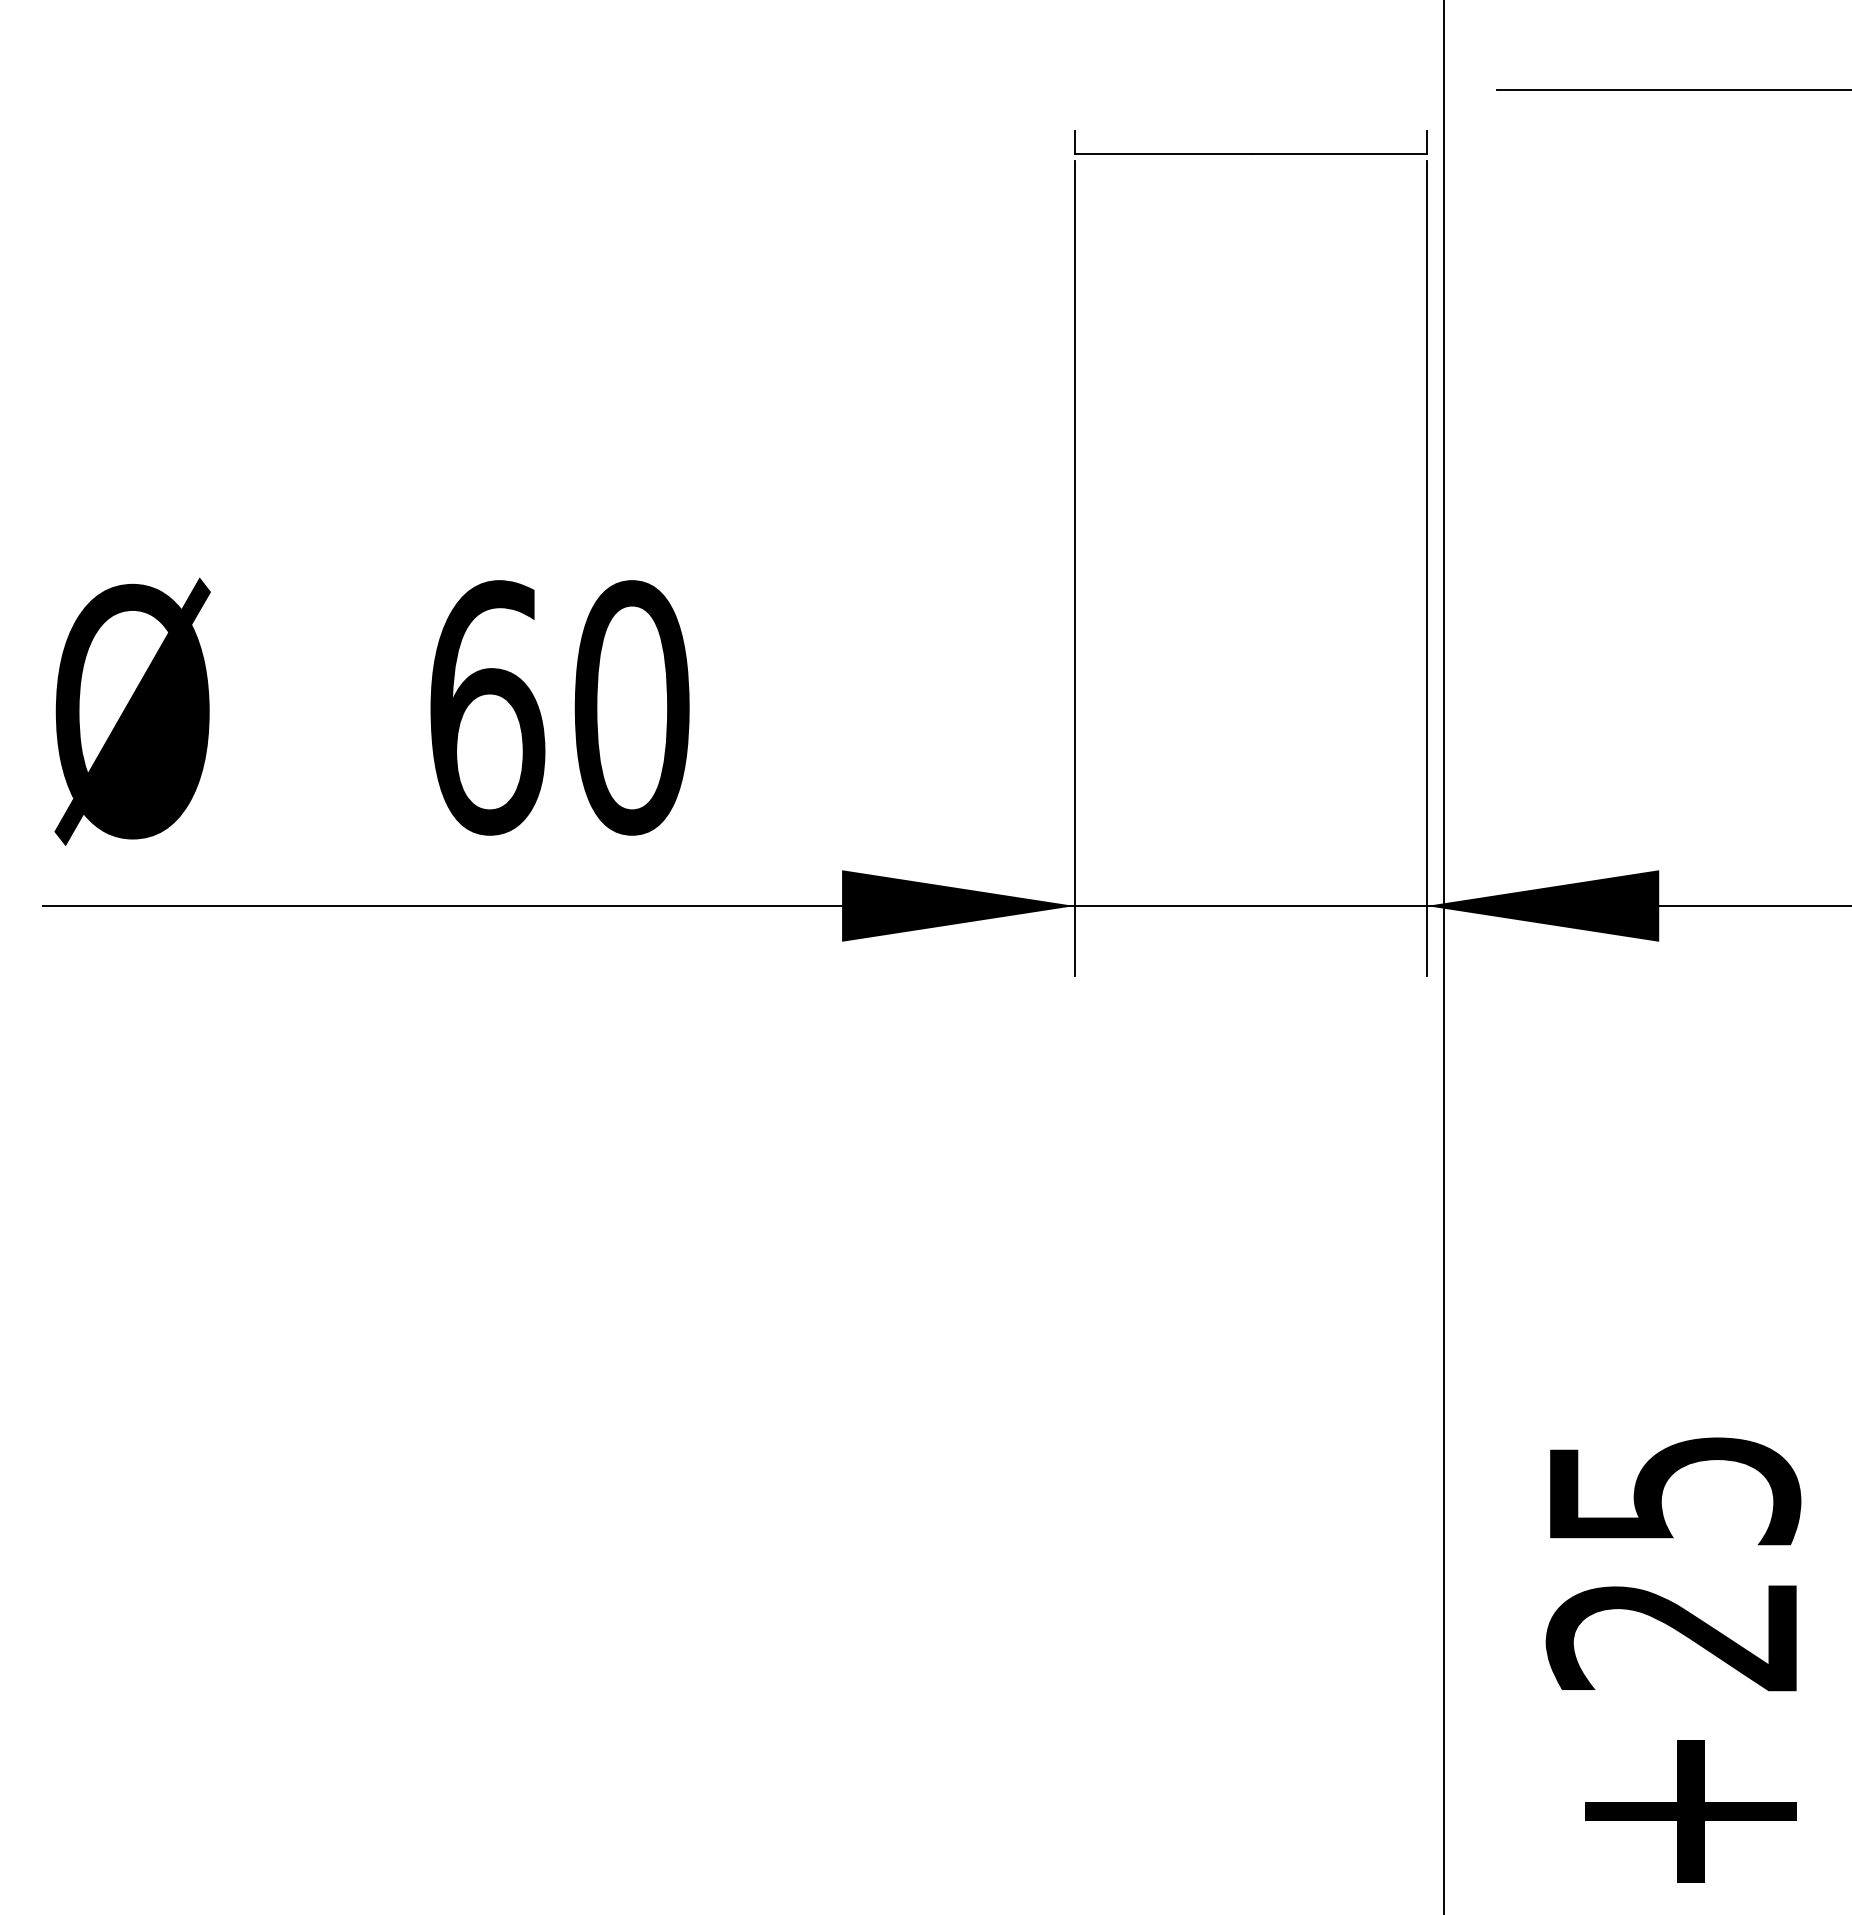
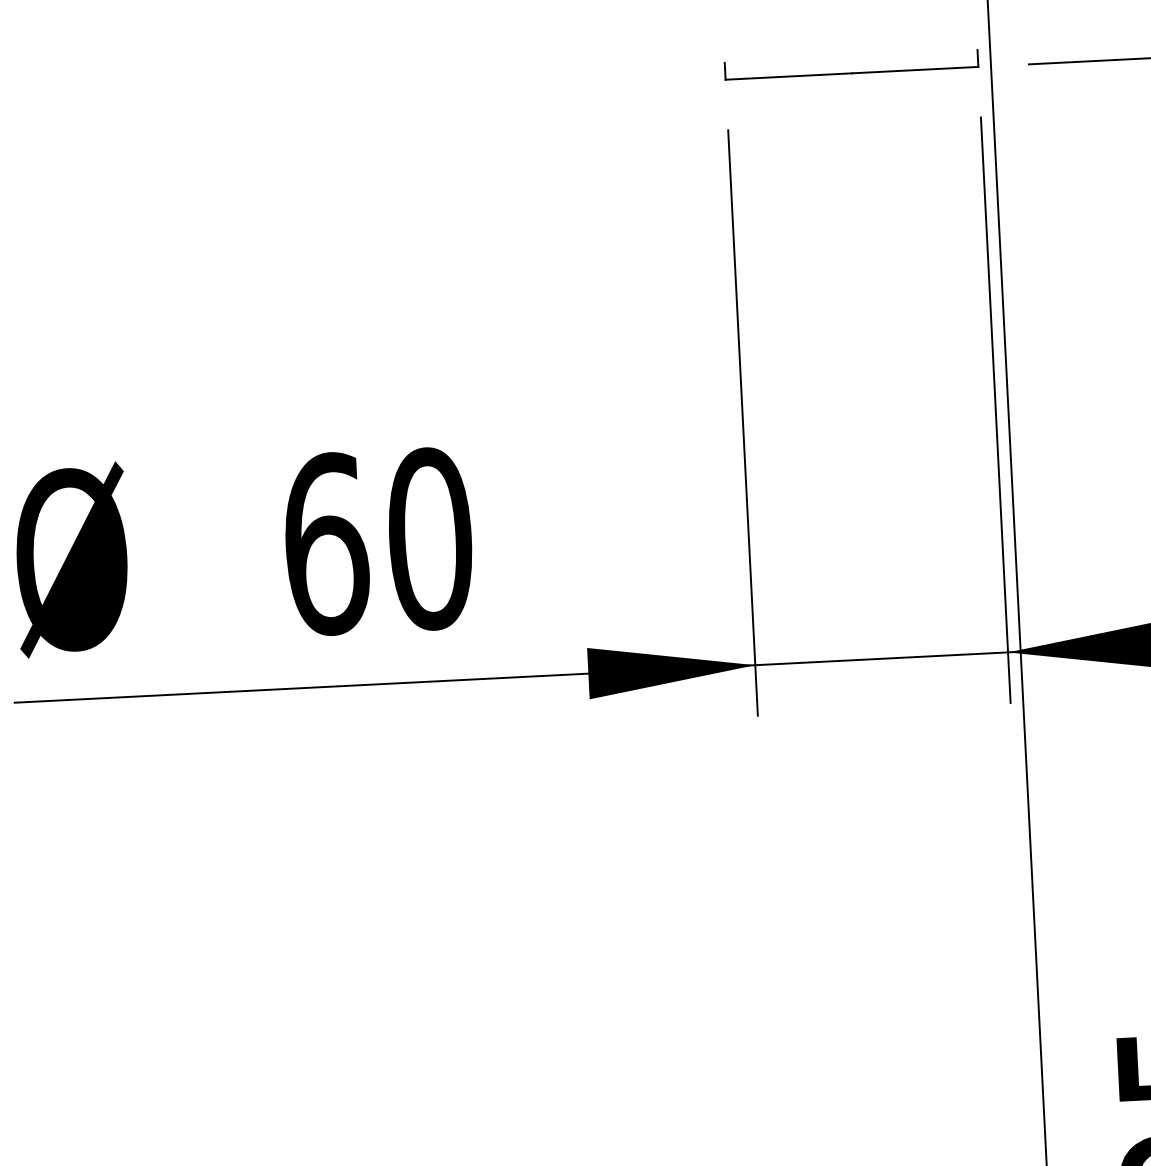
part: (1250, 153) -> (851, 72), moved

